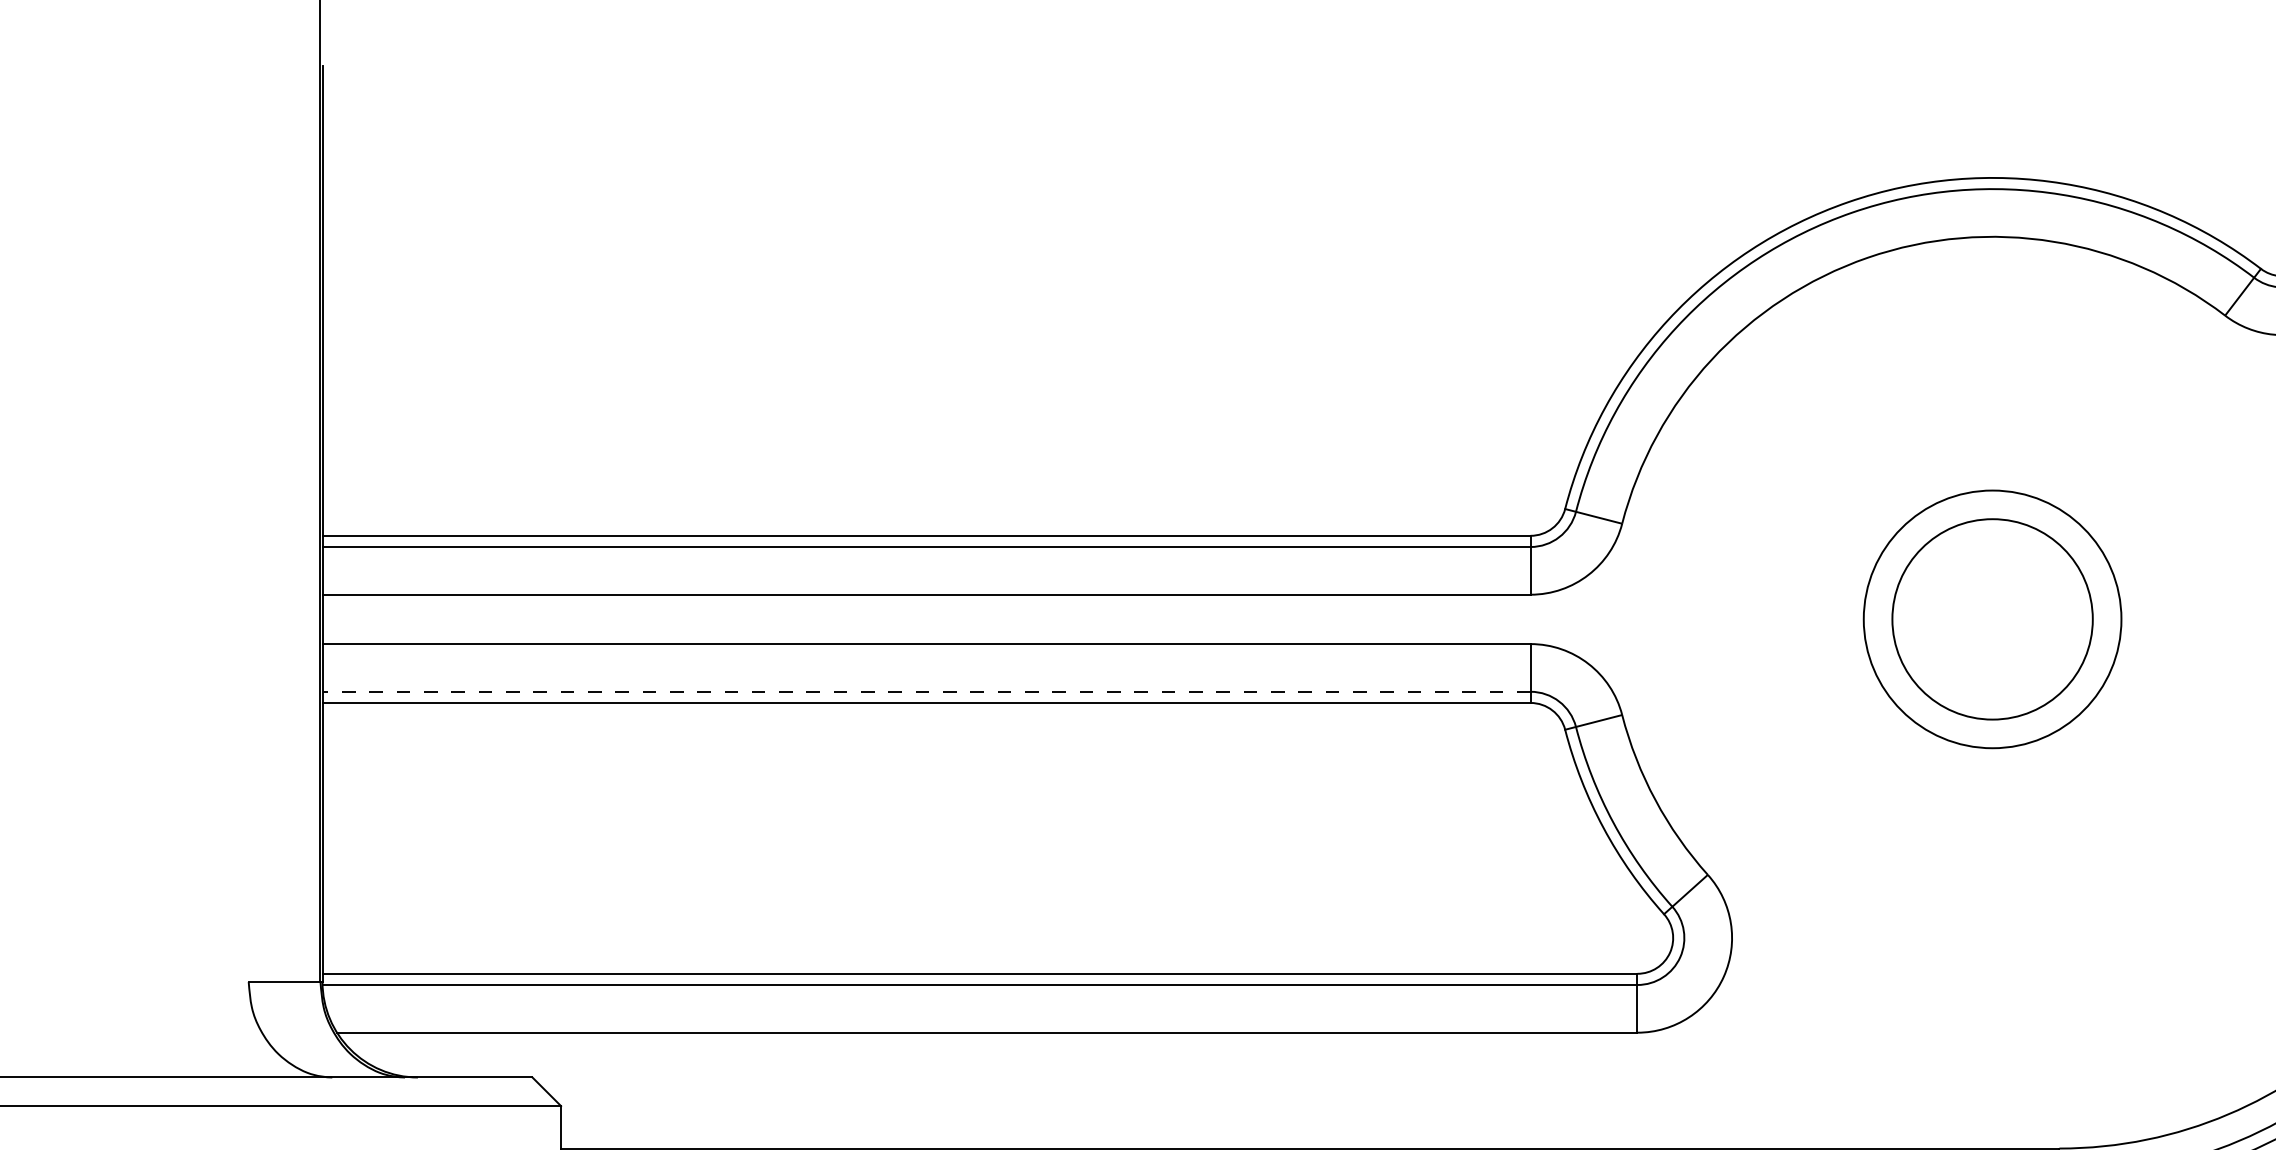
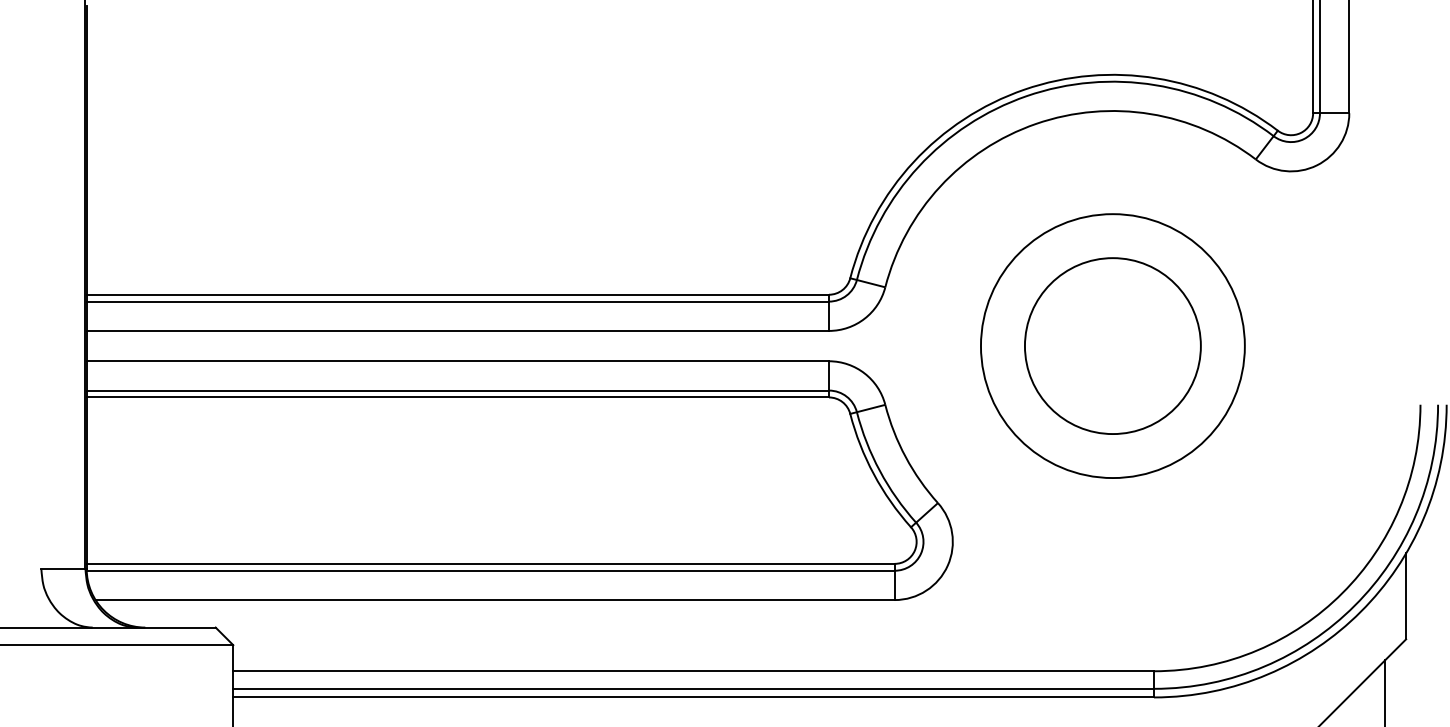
circle: (1991, 620) -> (1112, 346), size x1.43
circle: (1991, 620) -> (1112, 346), size x1.67
line: (925, 691) -> (457, 390), dashed -> solid

